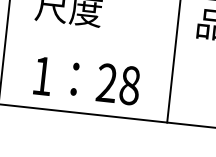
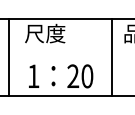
text: (130, 85) -> (87, 76), 28 -> 20

